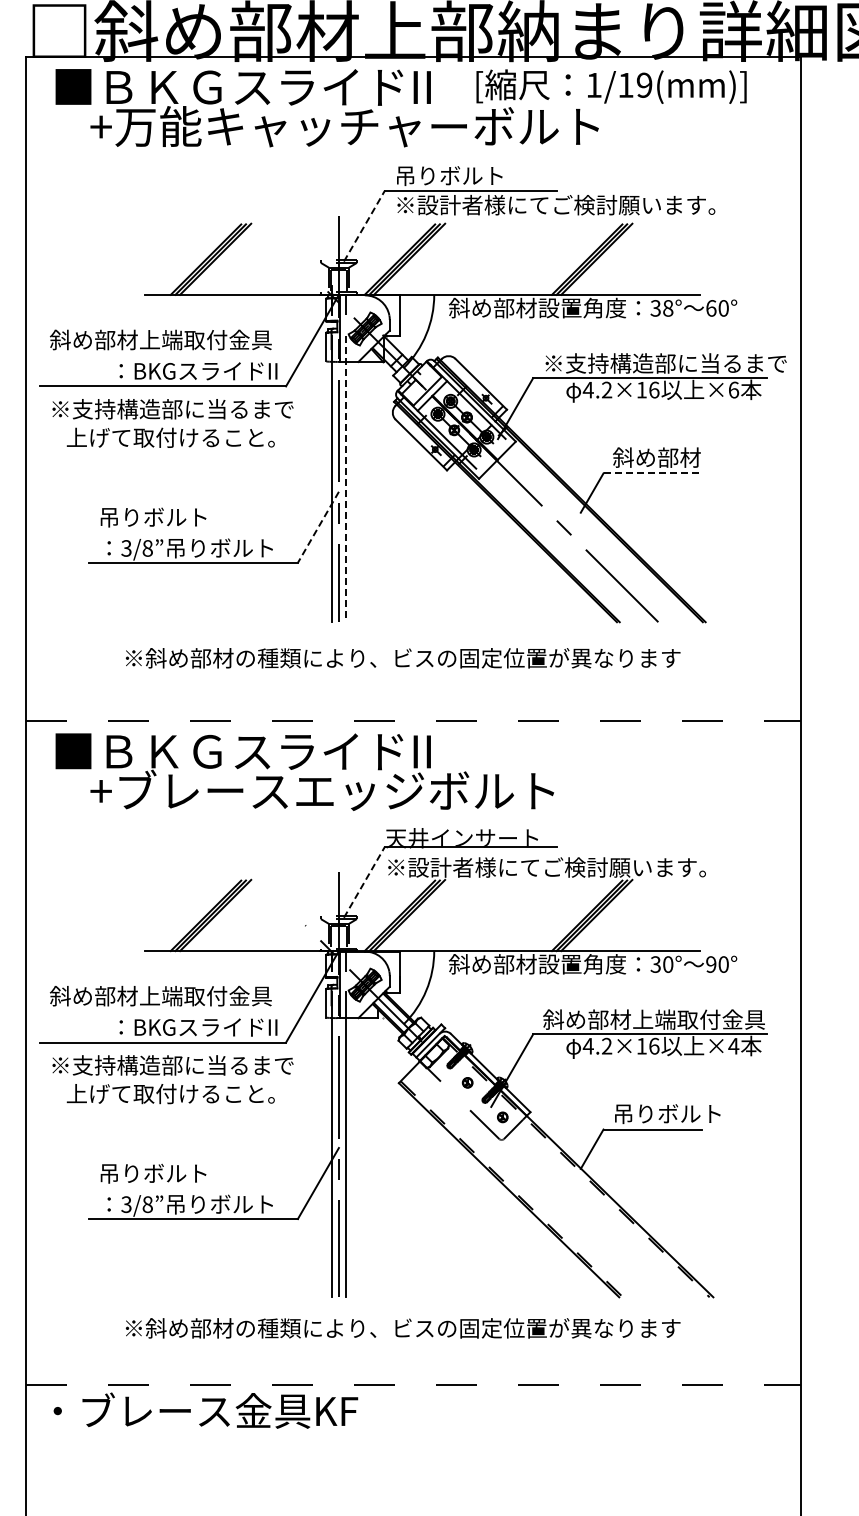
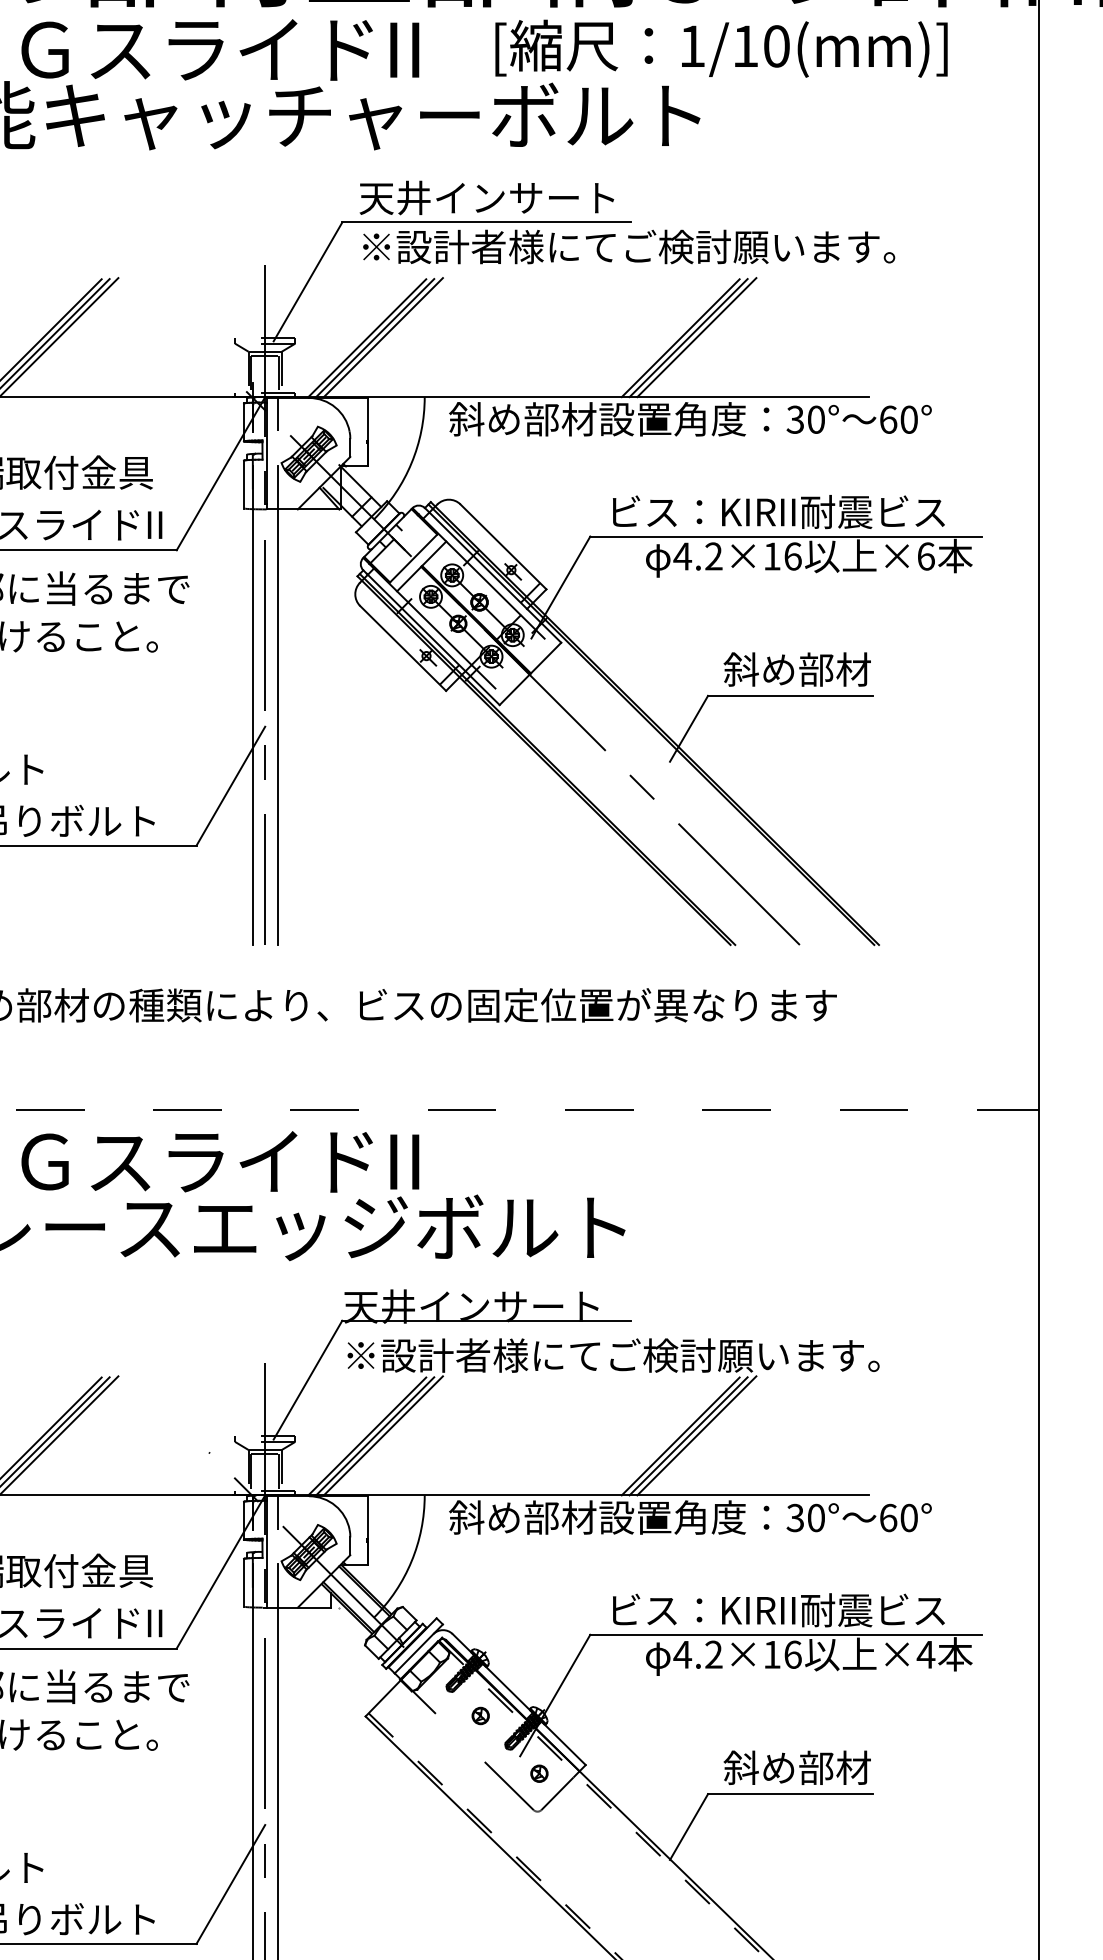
text: (644, 84) -> (776, 45), 1/19(mm)] -> 1/10(mm)]
text: (471, 175) -> (487, 197), 吊りボルト -> 天井インサート
line: (364, 225) -> (307, 281), dashed -> solid
text: (668, 308) -> (816, 419), 38° -> 30°
text: (665, 363) -> (811, 511), ※支持構造部に当るまで -> ビス：KIRII耐震ビス
line: (653, 473) -> (791, 696), dashed -> solid
line: (346, 479) -> (277, 706), dashed -> solid
line: (318, 527) -> (231, 786), dashed -> solid
line: (364, 881) -> (307, 1378), dashed -> solid
text: (711, 964) -> (888, 1517), 90° -> 60°
text: (653, 1019) -> (791, 1609), 斜め部材上端取付金具 -> ビス：KIRII耐震ビス
text: (666, 1113) -> (813, 1767), 吊りボルト -> 斜め部材

